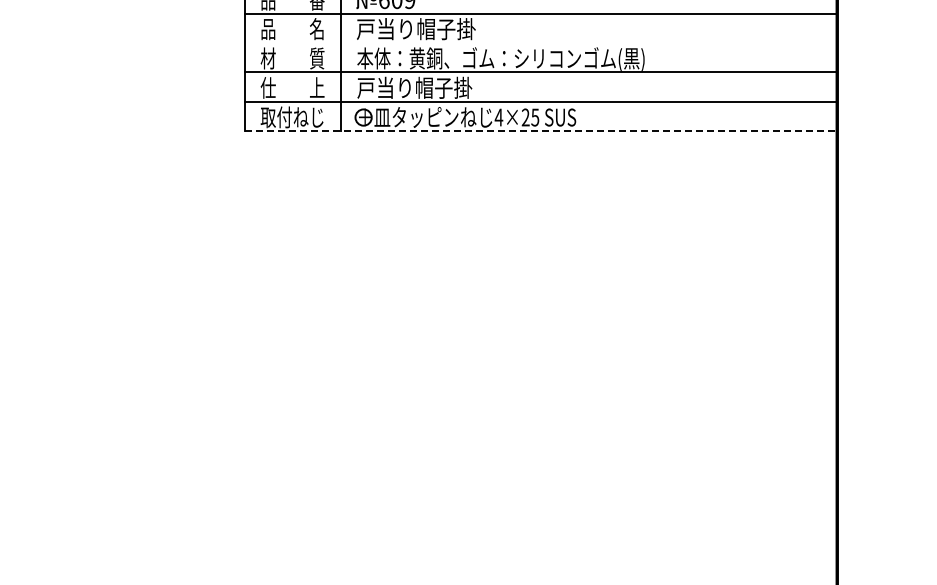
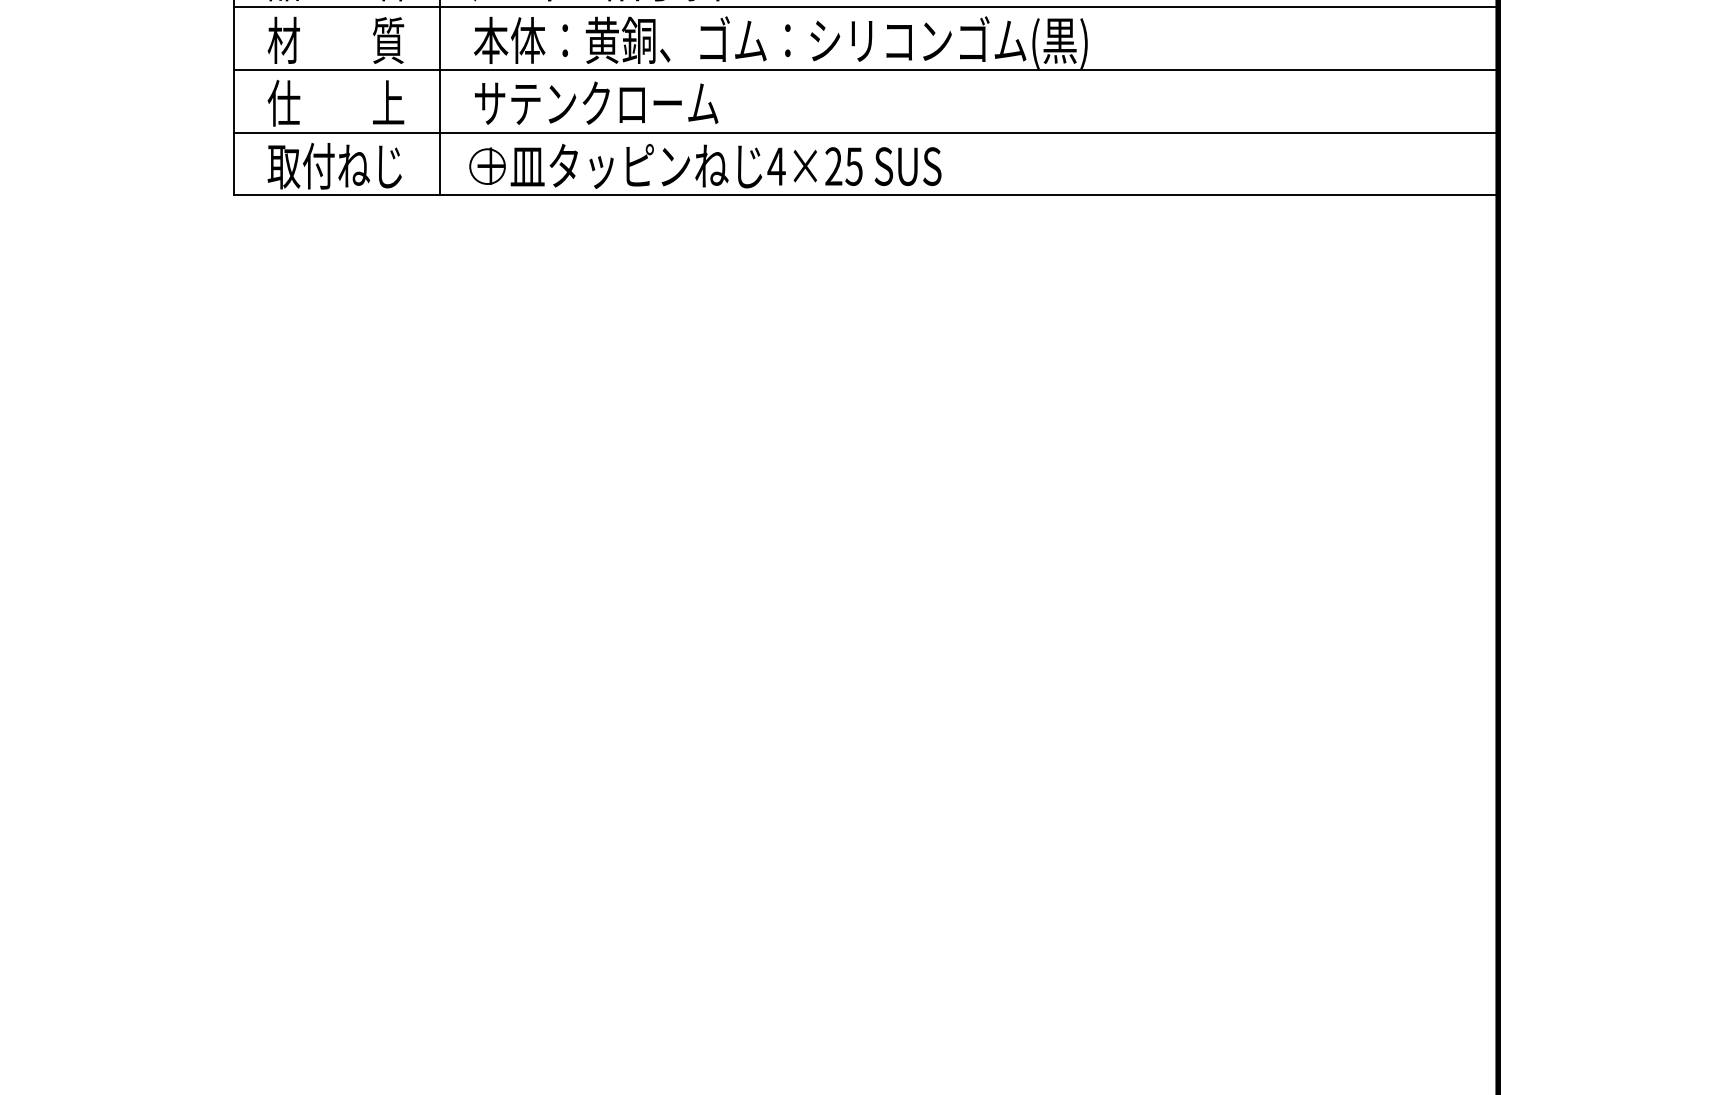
line: (539, 42) -> (863, 6), added
text: (414, 87) -> (596, 102), 戸当り帽子掛 -> サテンクローム
line: (540, 131) -> (865, 196), dashed -> solid

